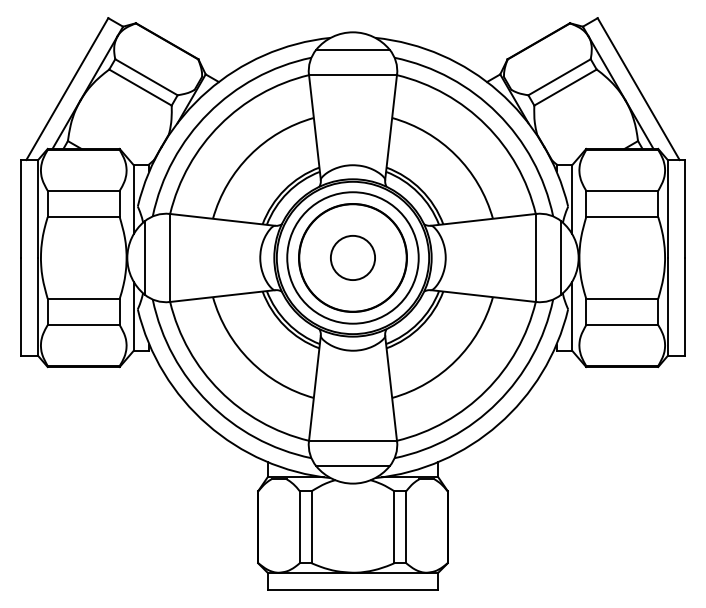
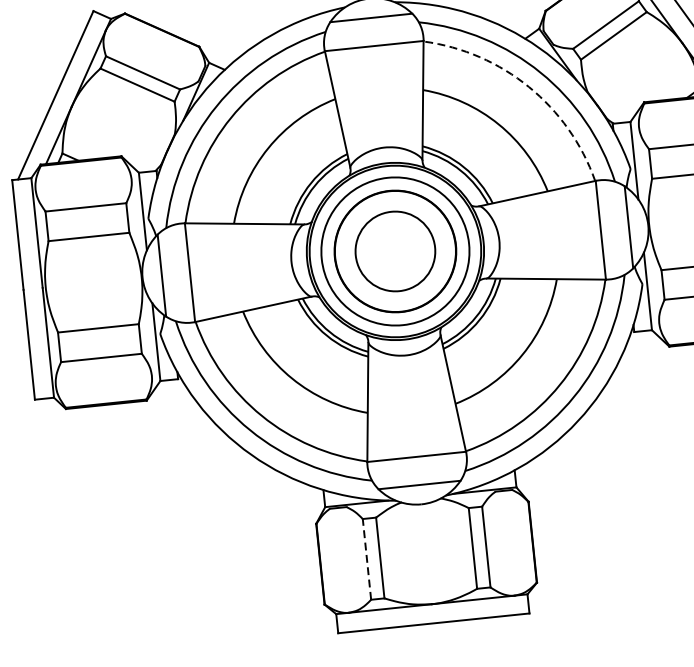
arc: (485, 125) -> (528, 87), solid -> dashed
circle: (352, 257) -> (394, 251), size x1.6
line: (299, 526) -> (366, 558), solid -> dashed

